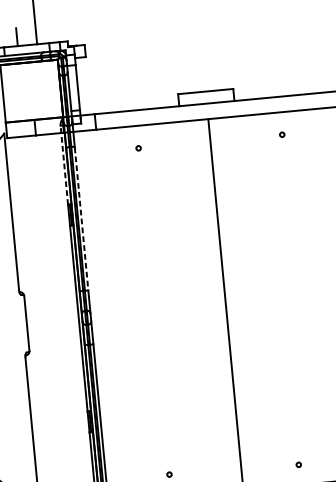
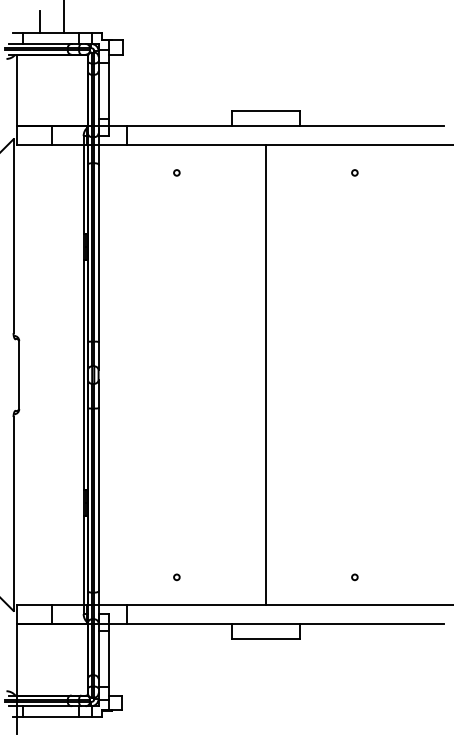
line: (64, 164) -> (83, 184), dashed -> solid
line: (81, 219) -> (98, 253), dashed -> solid
circle: (298, 465) -> (354, 577), moved

